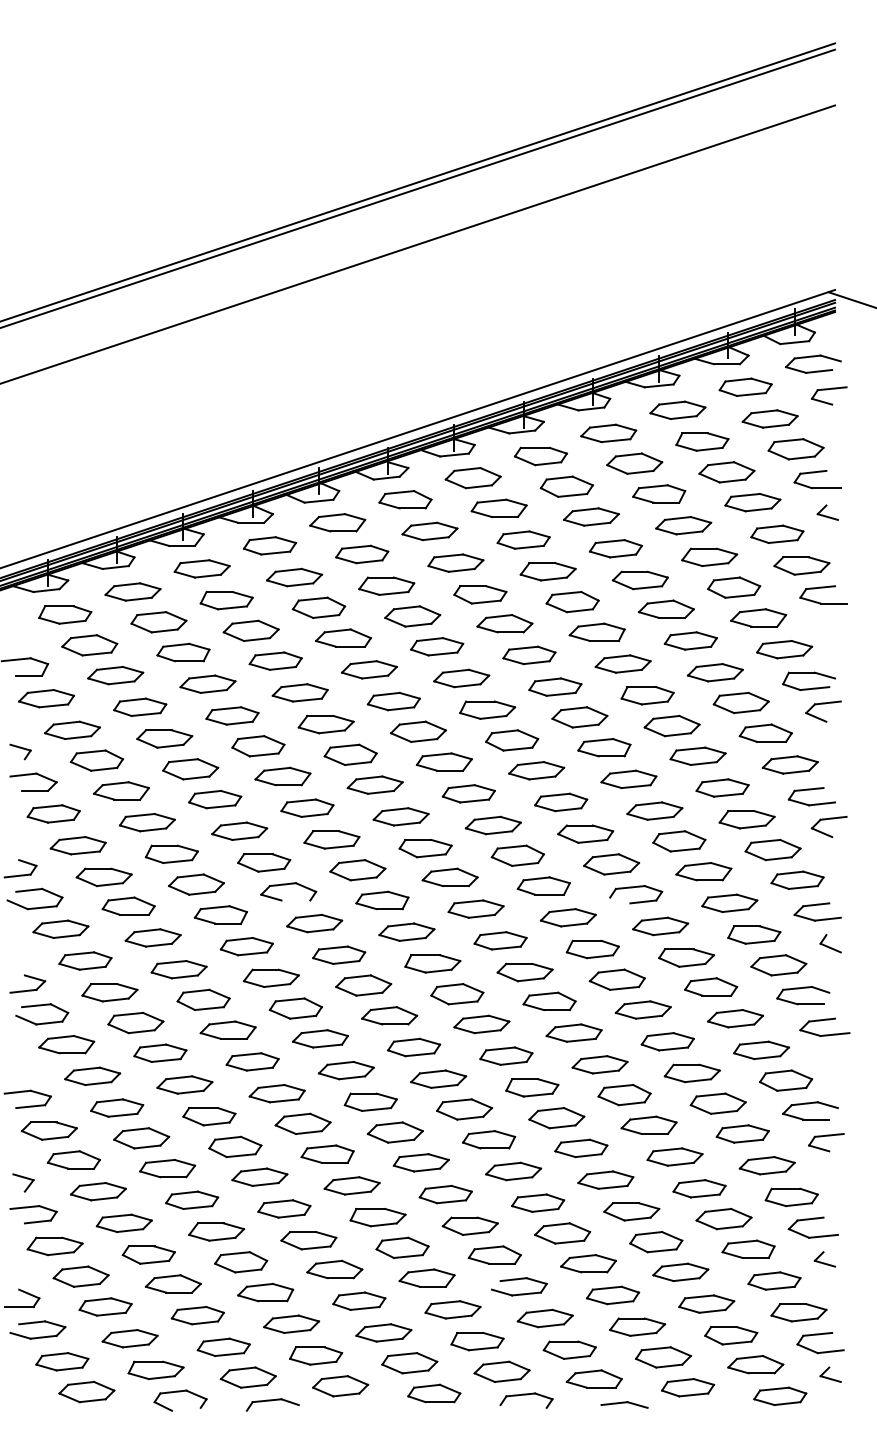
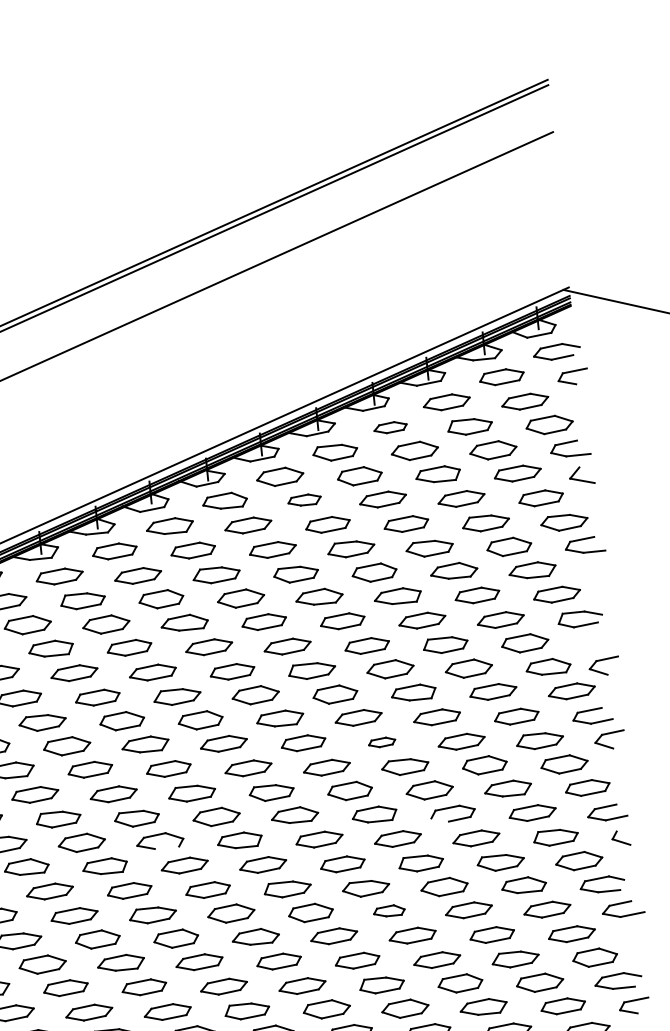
part: (608, 433) -> (390, 427), size x0.7
part: (498, 507) -> (304, 499), size x0.7
part: (827, 512) -> (581, 475), size x1.4
part: (823, 704) -> (603, 660), moved
part: (561, 802) -> (382, 742), size x0.6
part: (549, 1000) -> (389, 910), size x0.7

